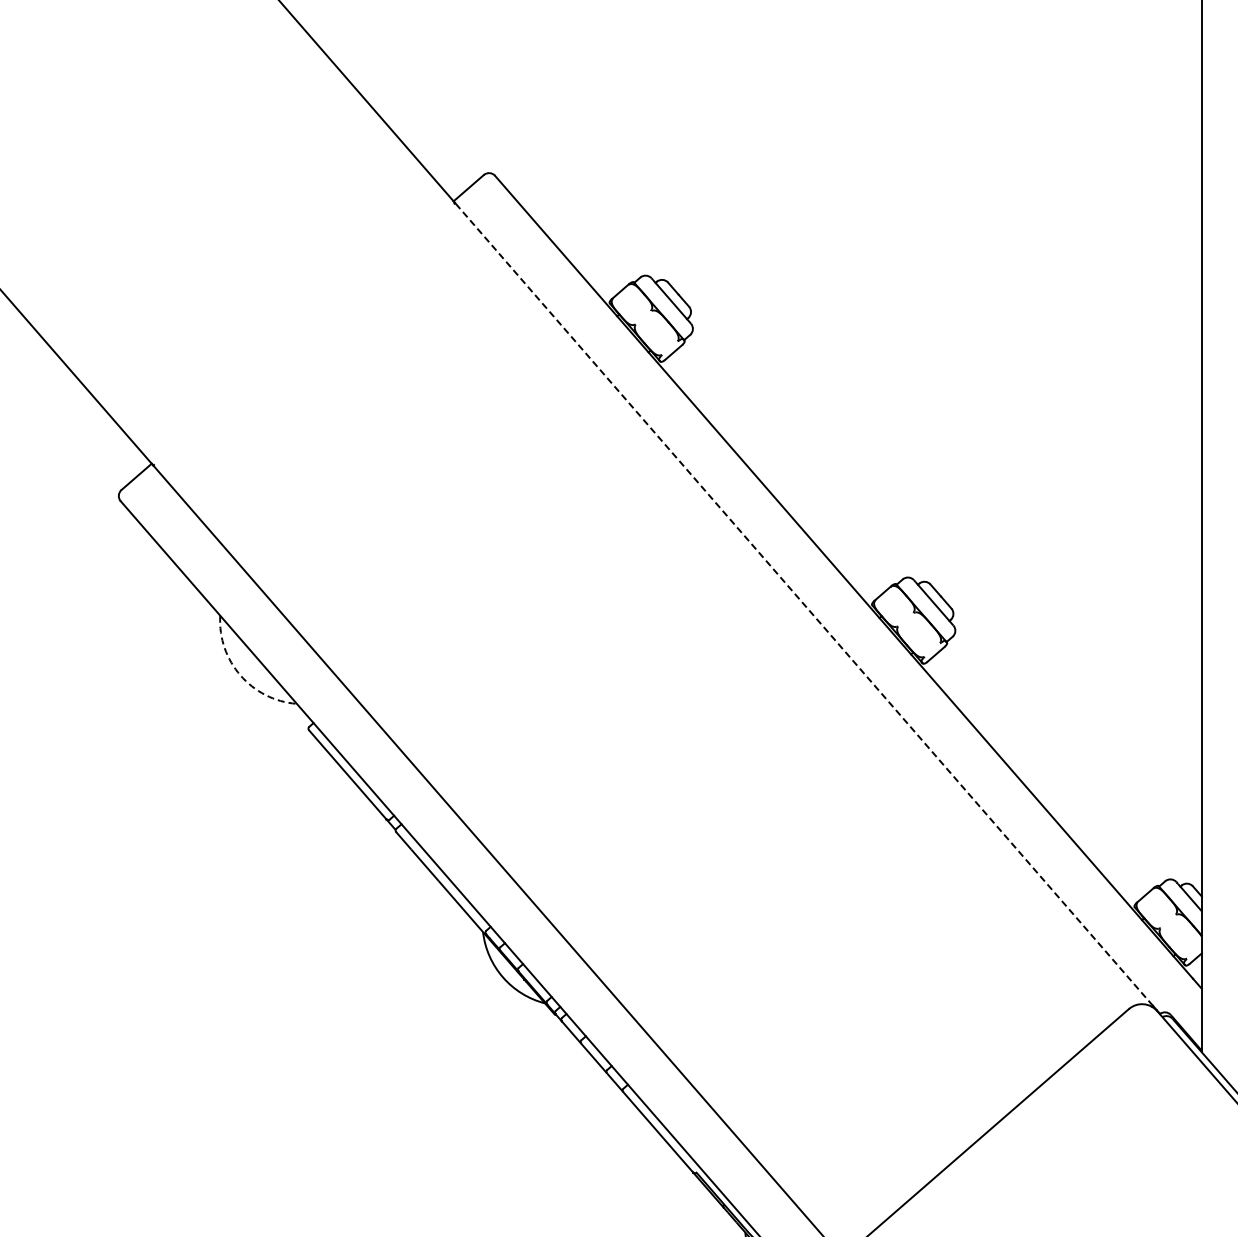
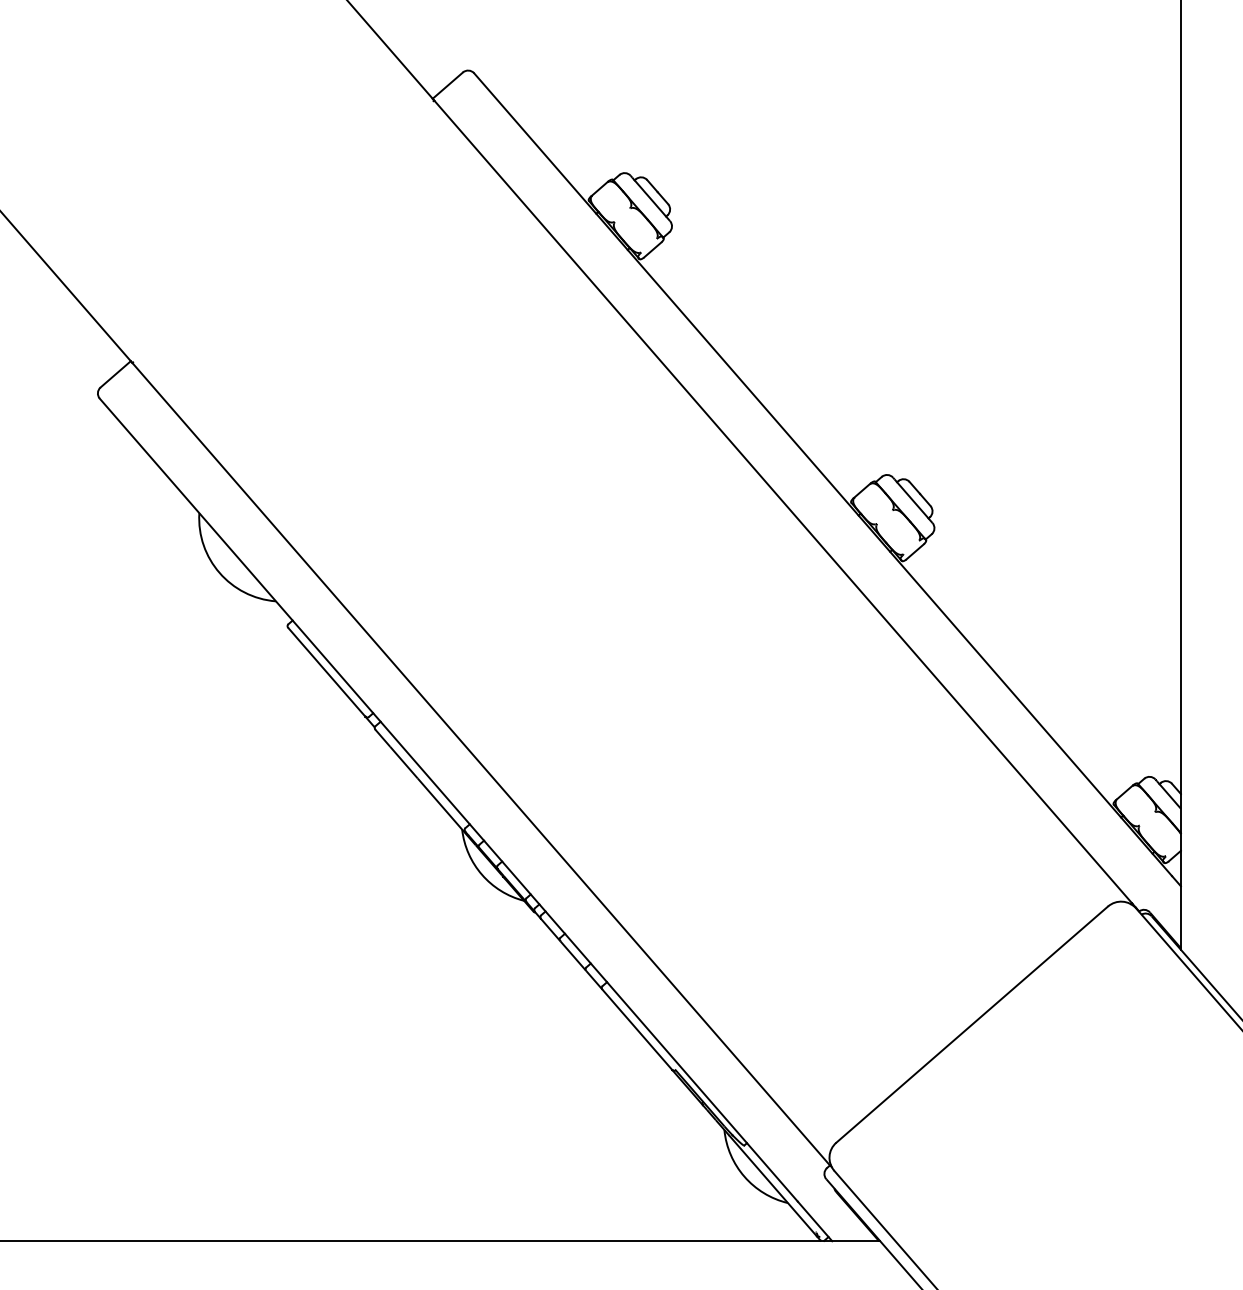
line: (804, 604) -> (783, 501), dashed -> solid
arc: (240, 675) -> (219, 572), dashed -> solid

